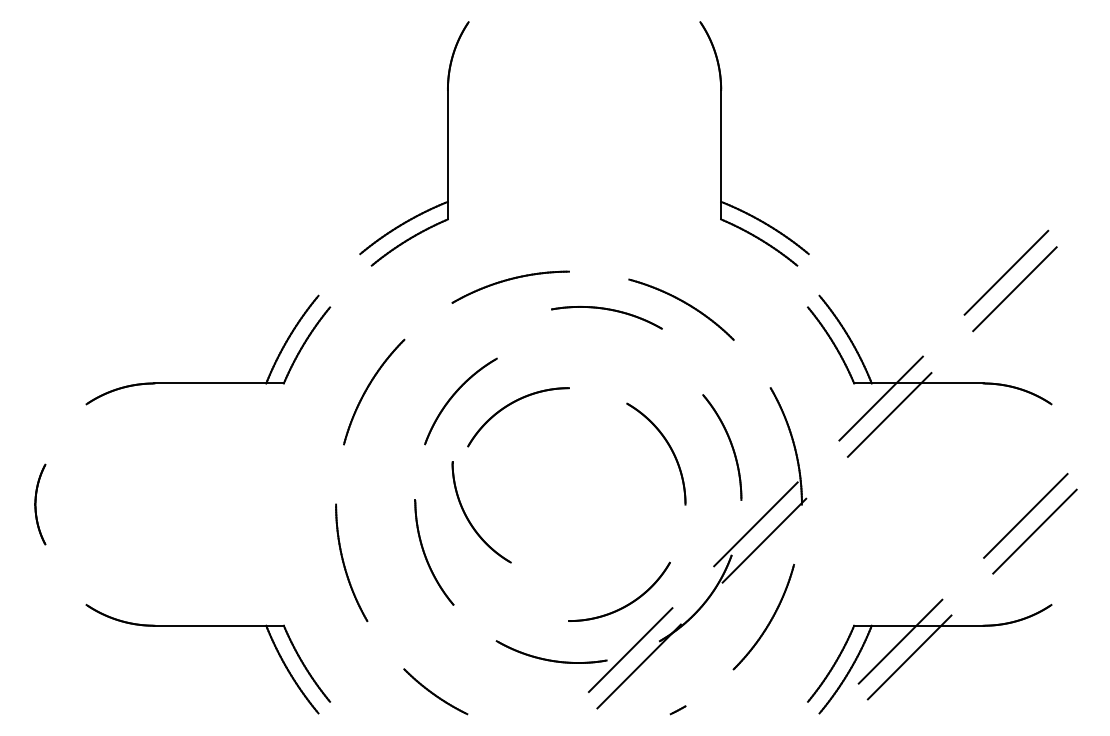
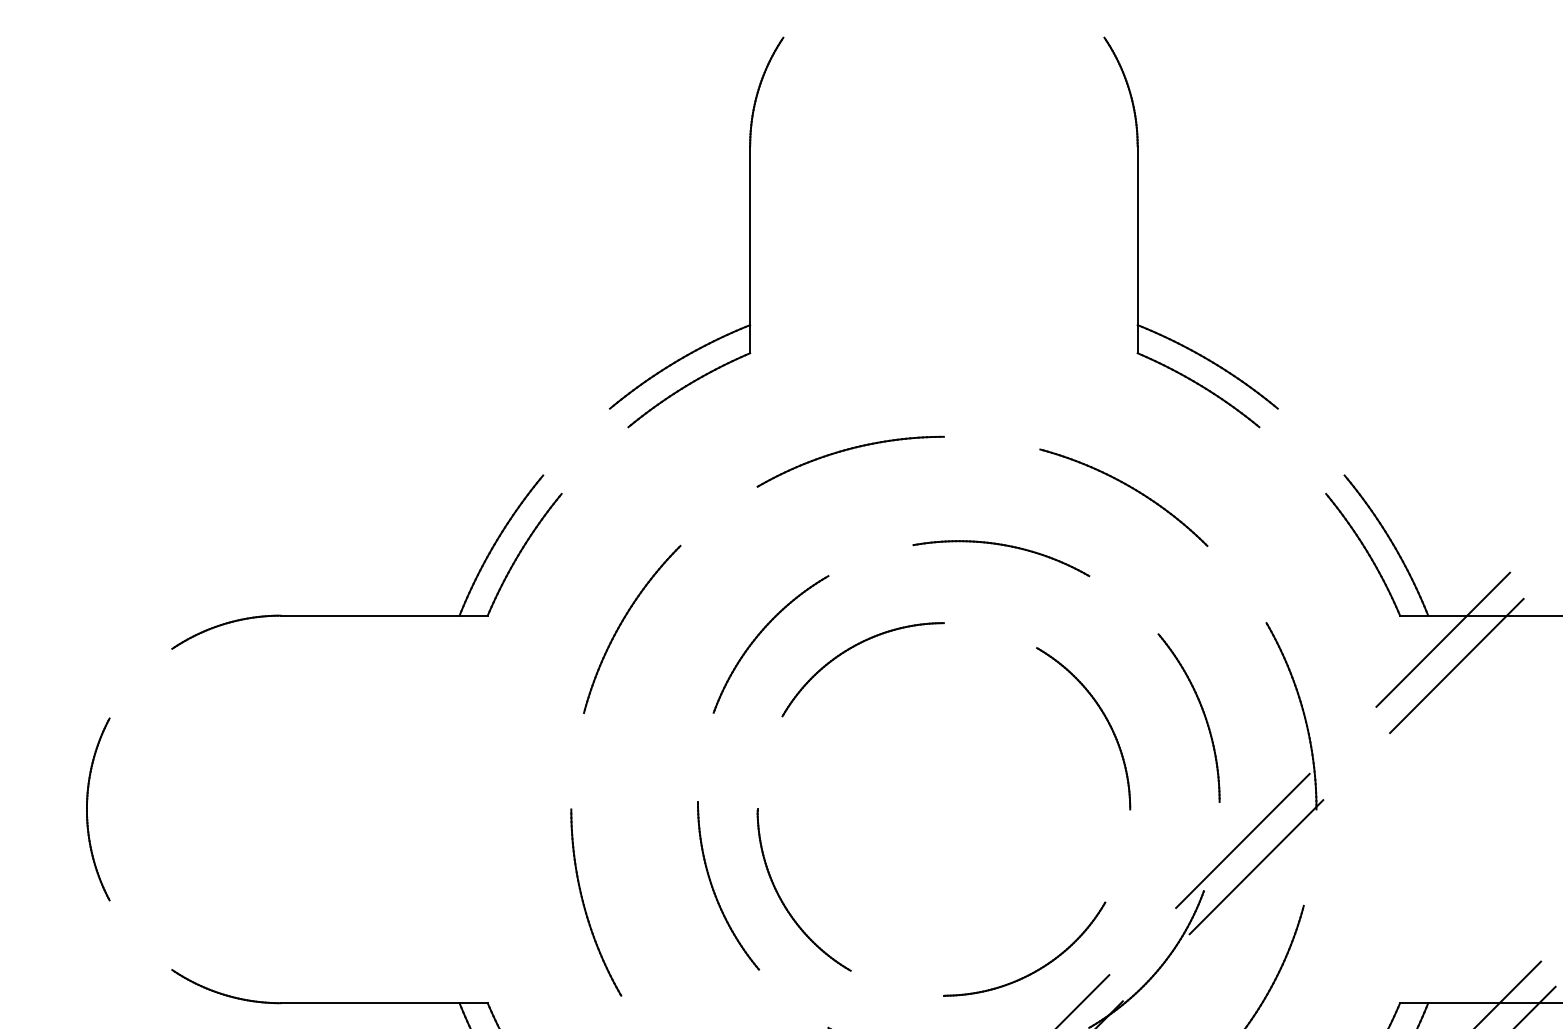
part: (721, 143) -> (1138, 231), moved
part: (607, 310) -> (1002, 546), moved
part: (40, 504) -> (98, 809), size x1.43
part: (469, 519) -> (784, 902), moved

